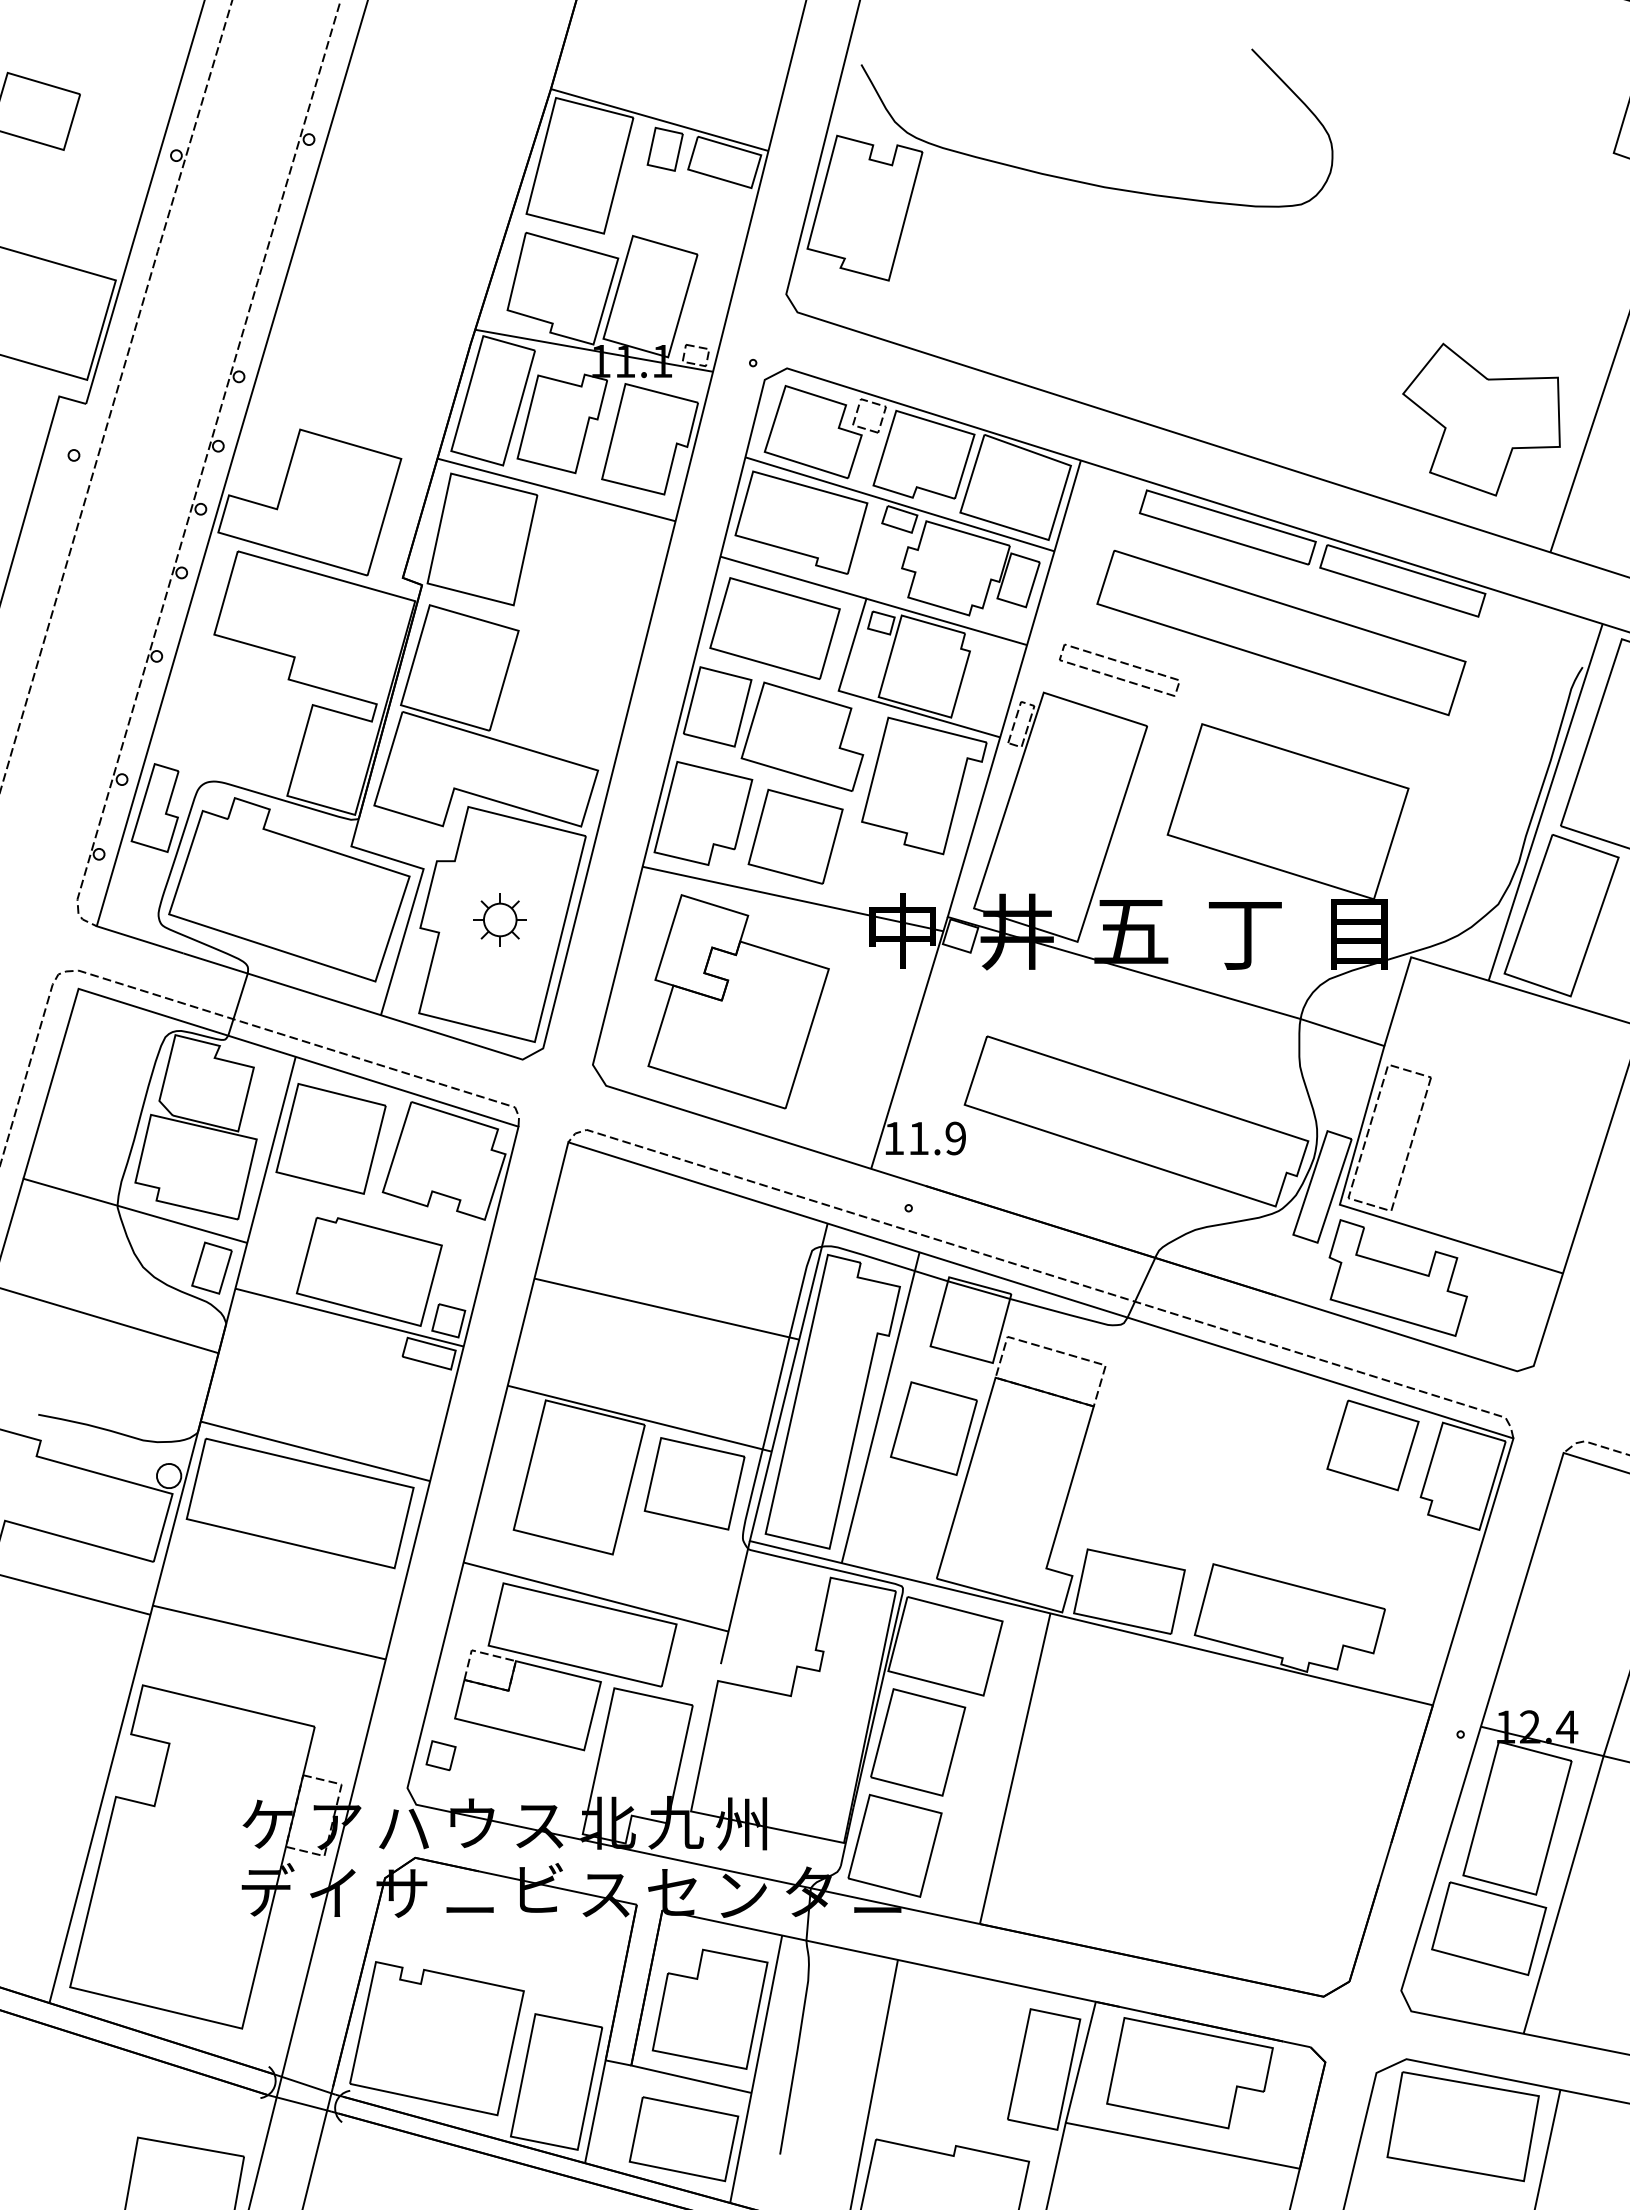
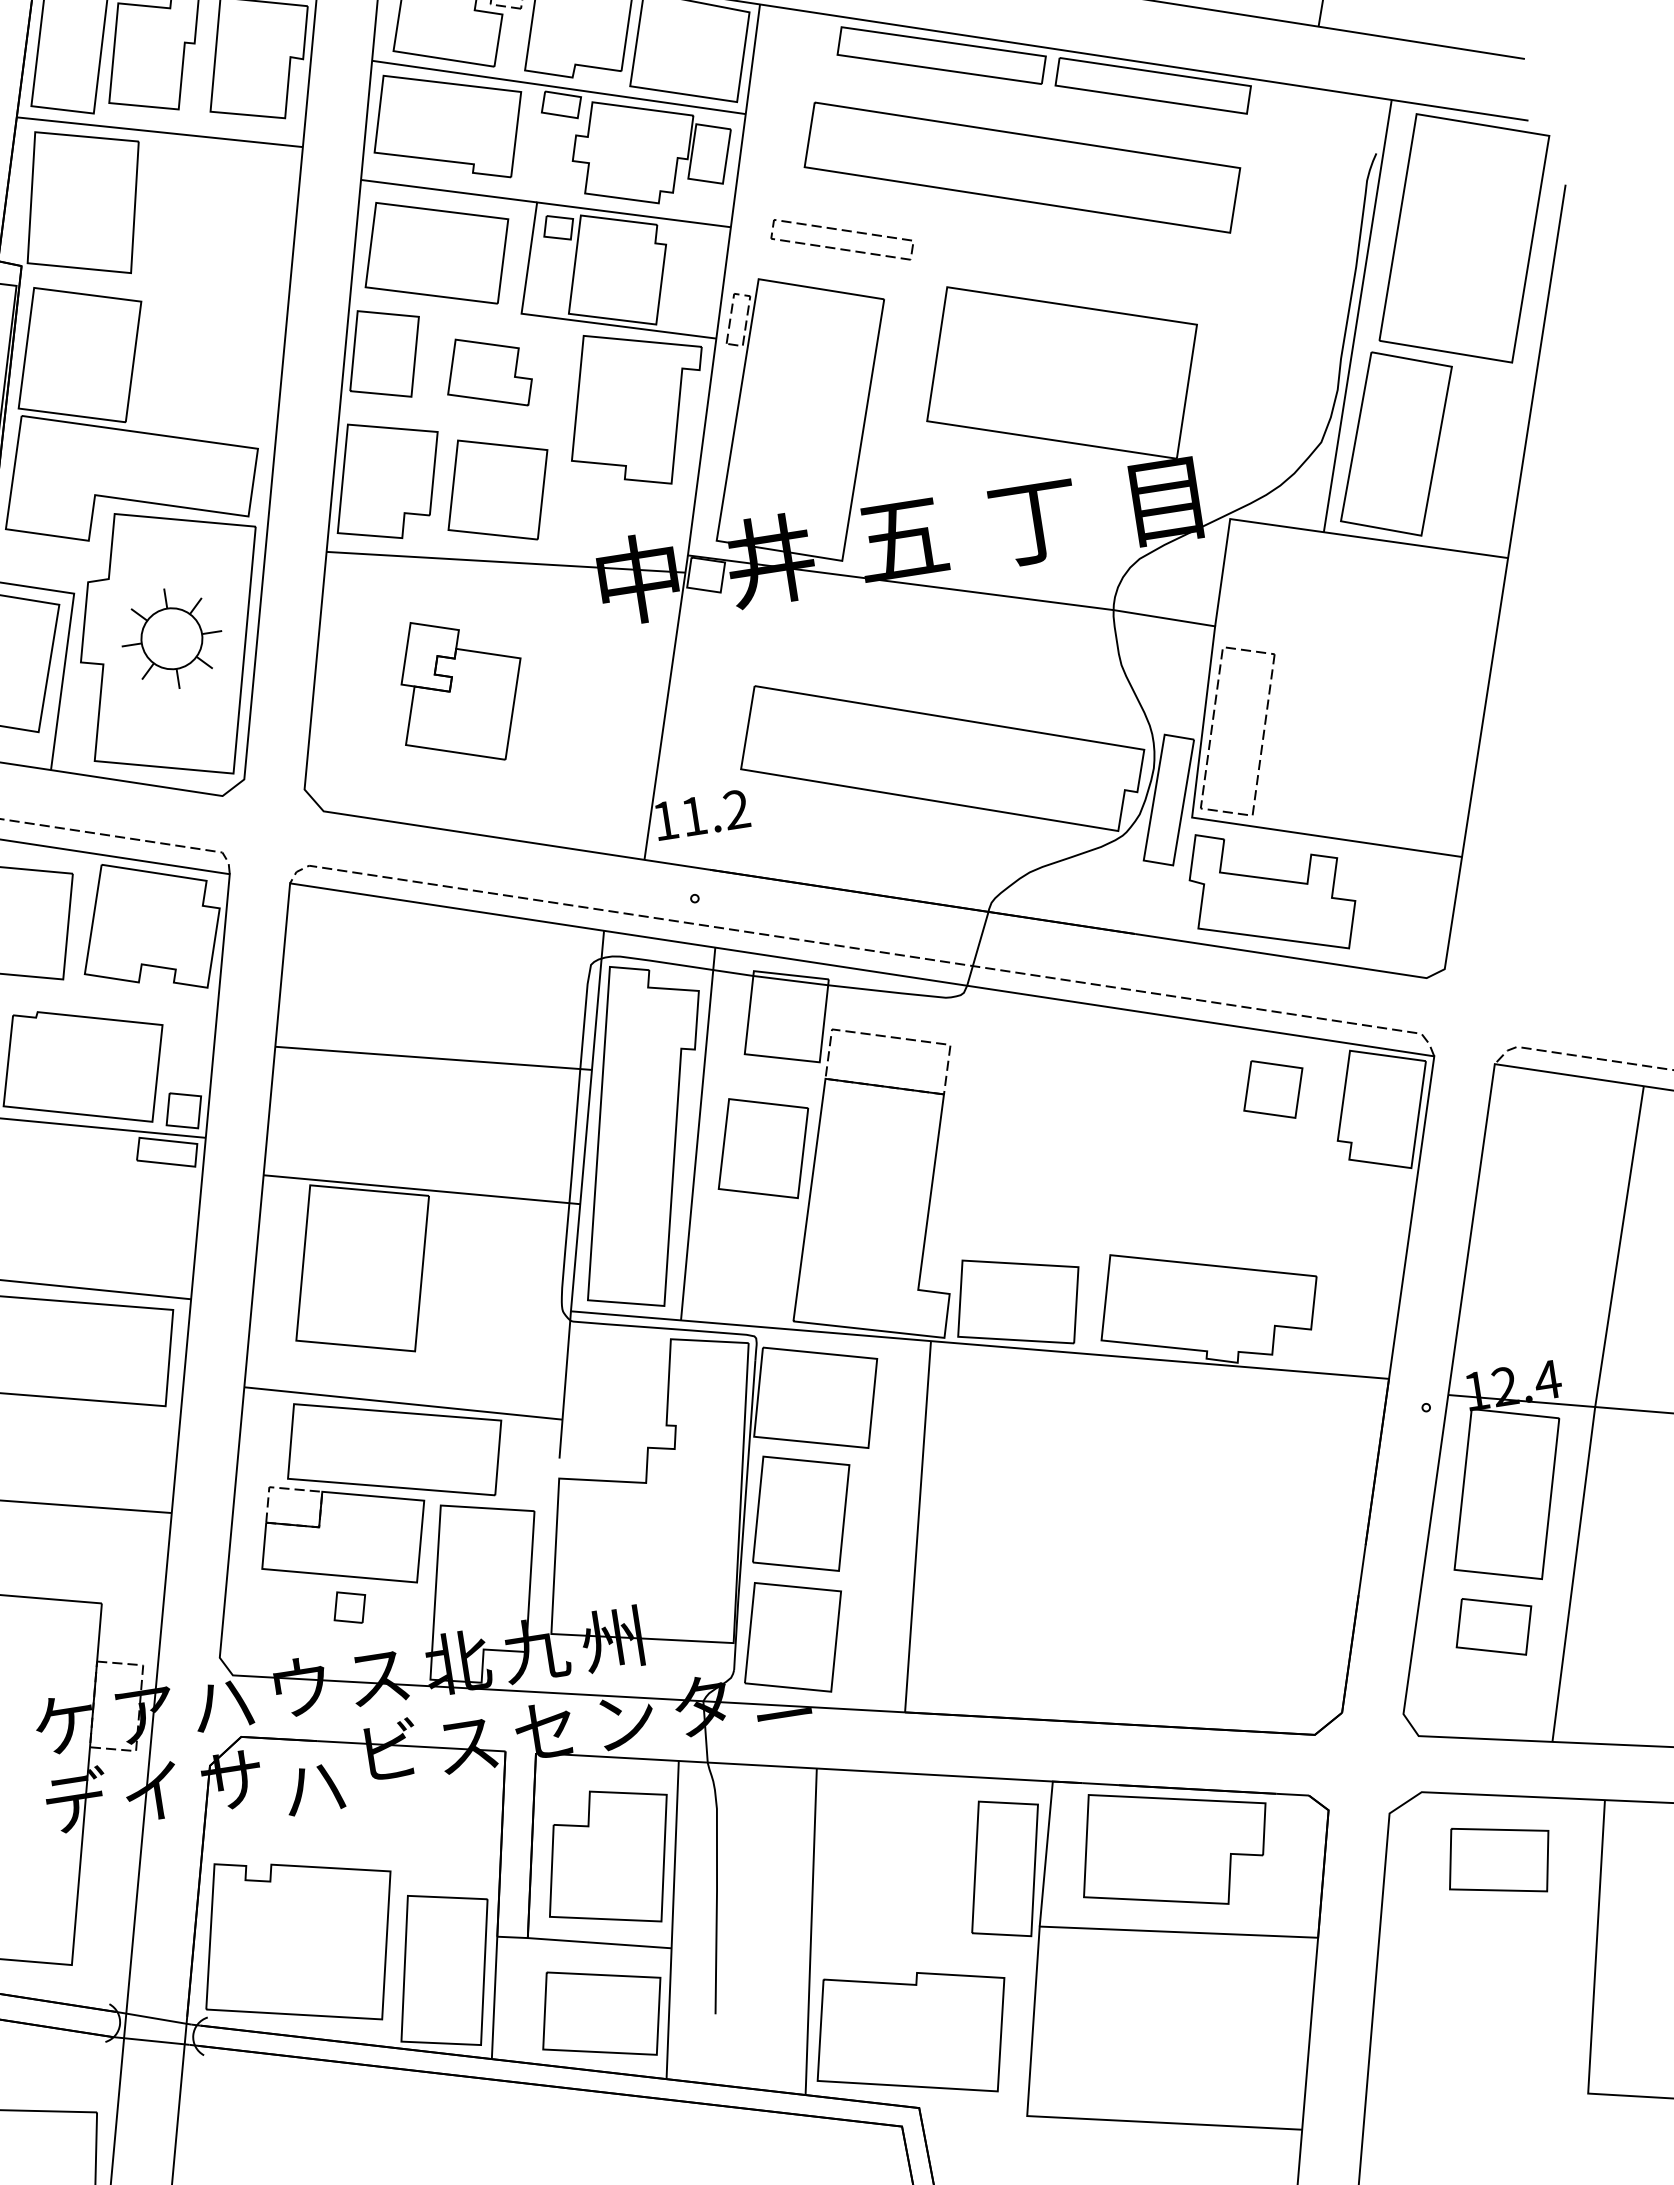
part: (802, 736) -> (487, 372), size x0.6
part: (499, 919) -> (170, 638), size x1.6
part: (738, 1001) -> (461, 690), size x0.6
text: (955, 1138) -> (736, 809), 11.9 -> 11.2
part: (1372, 1445) -> (1272, 1089), size x0.6
part: (694, 1483) -> (496, 1254), removed
part: (440, 1755) -> (349, 1607), moved
text: (470, 1911) -> (314, 1788), ー -> ハ
part: (1489, 1928) -> (1494, 1626), size x0.6
part: (1462, 2126) -> (1498, 1859), size x0.6

